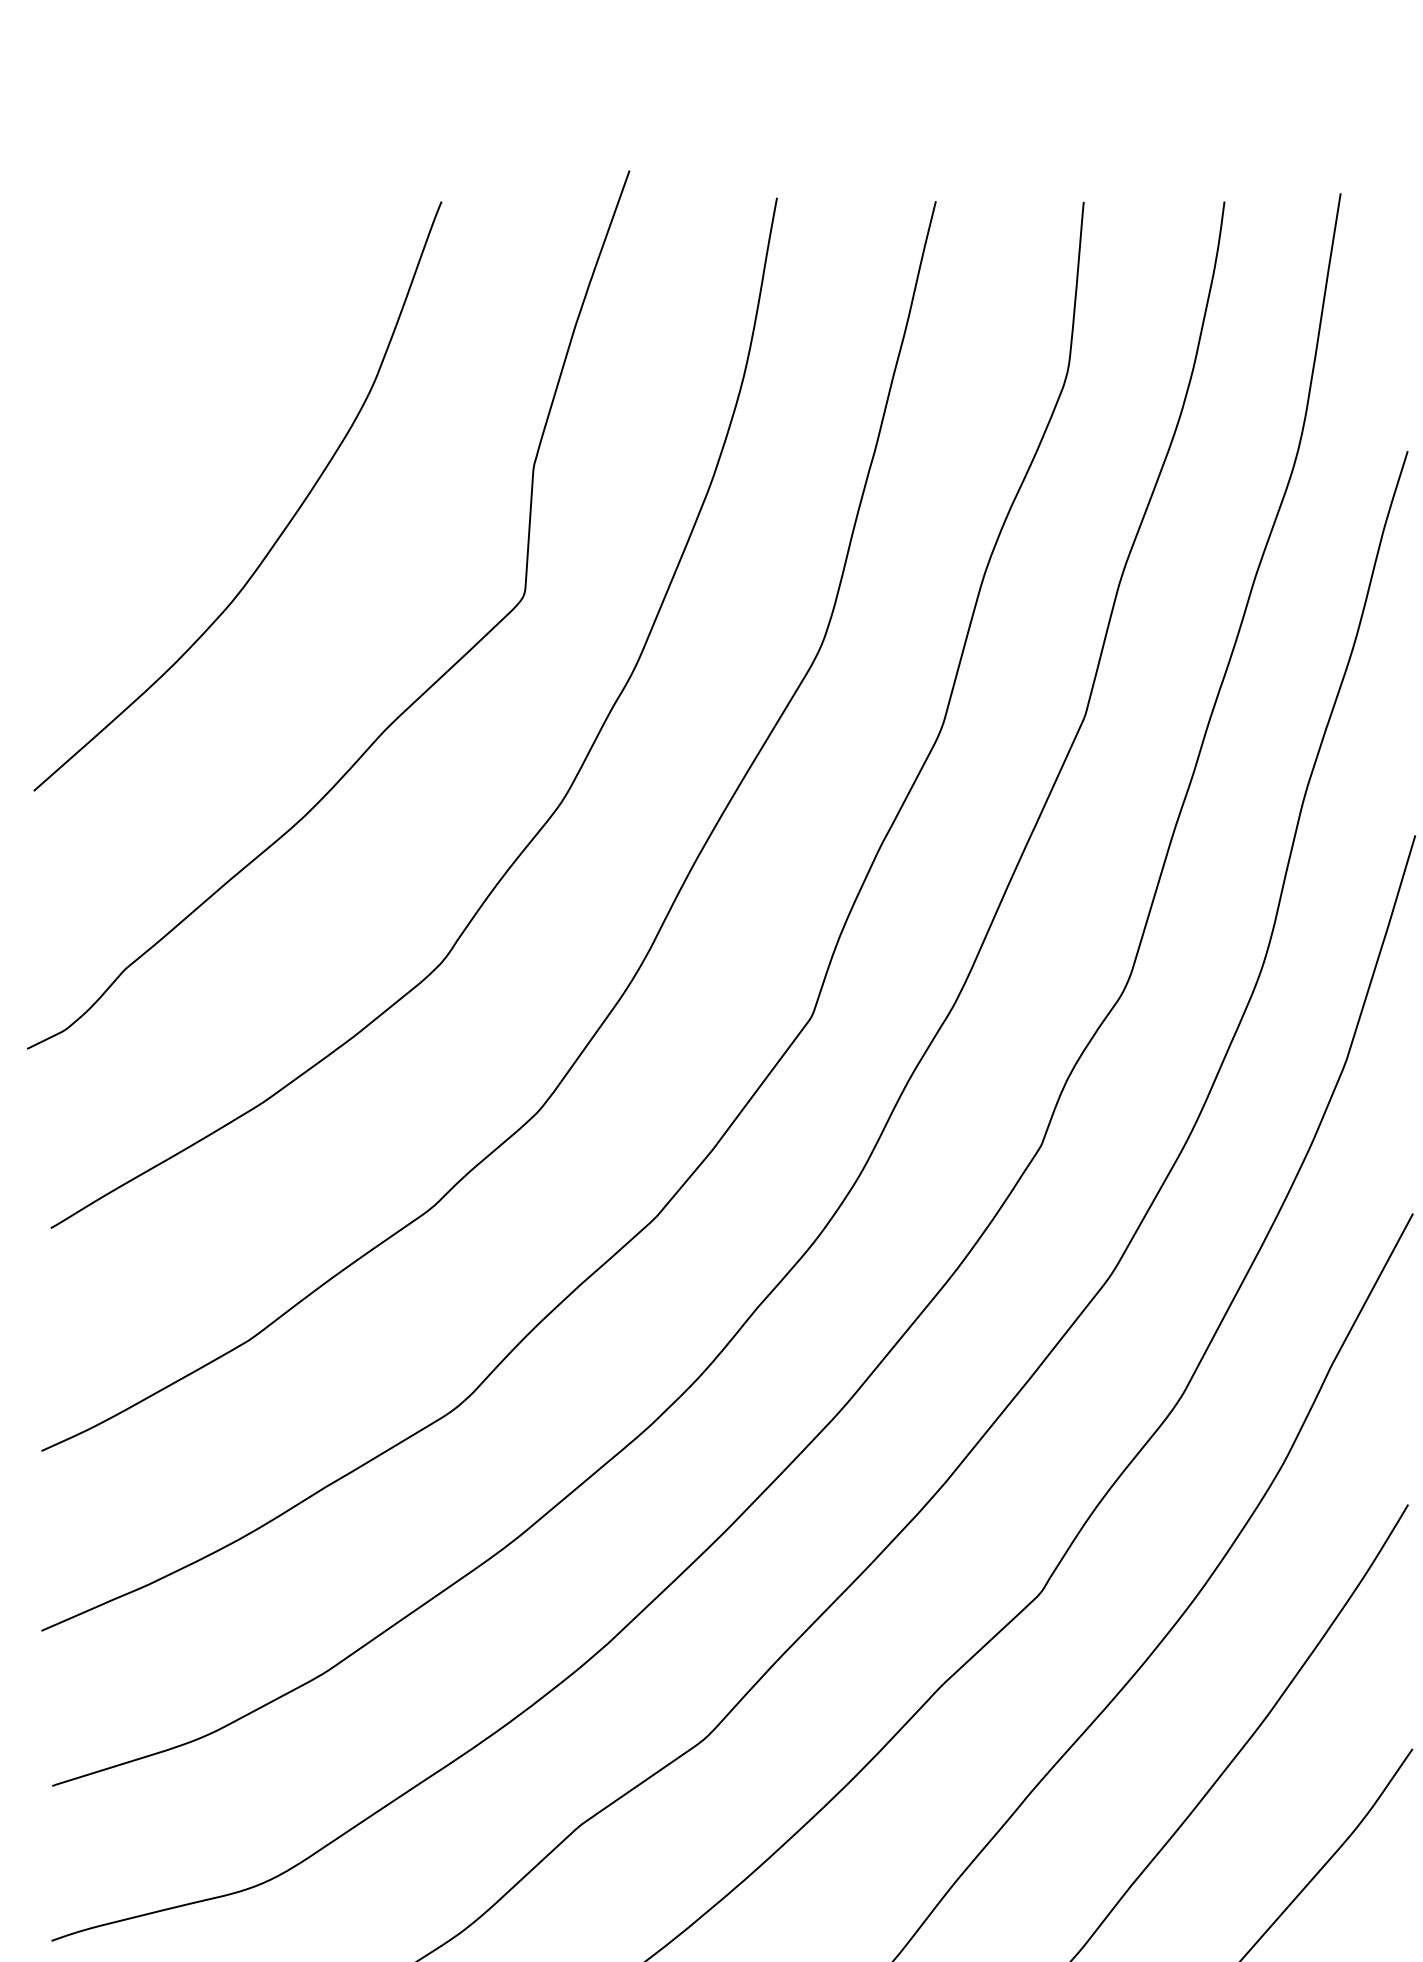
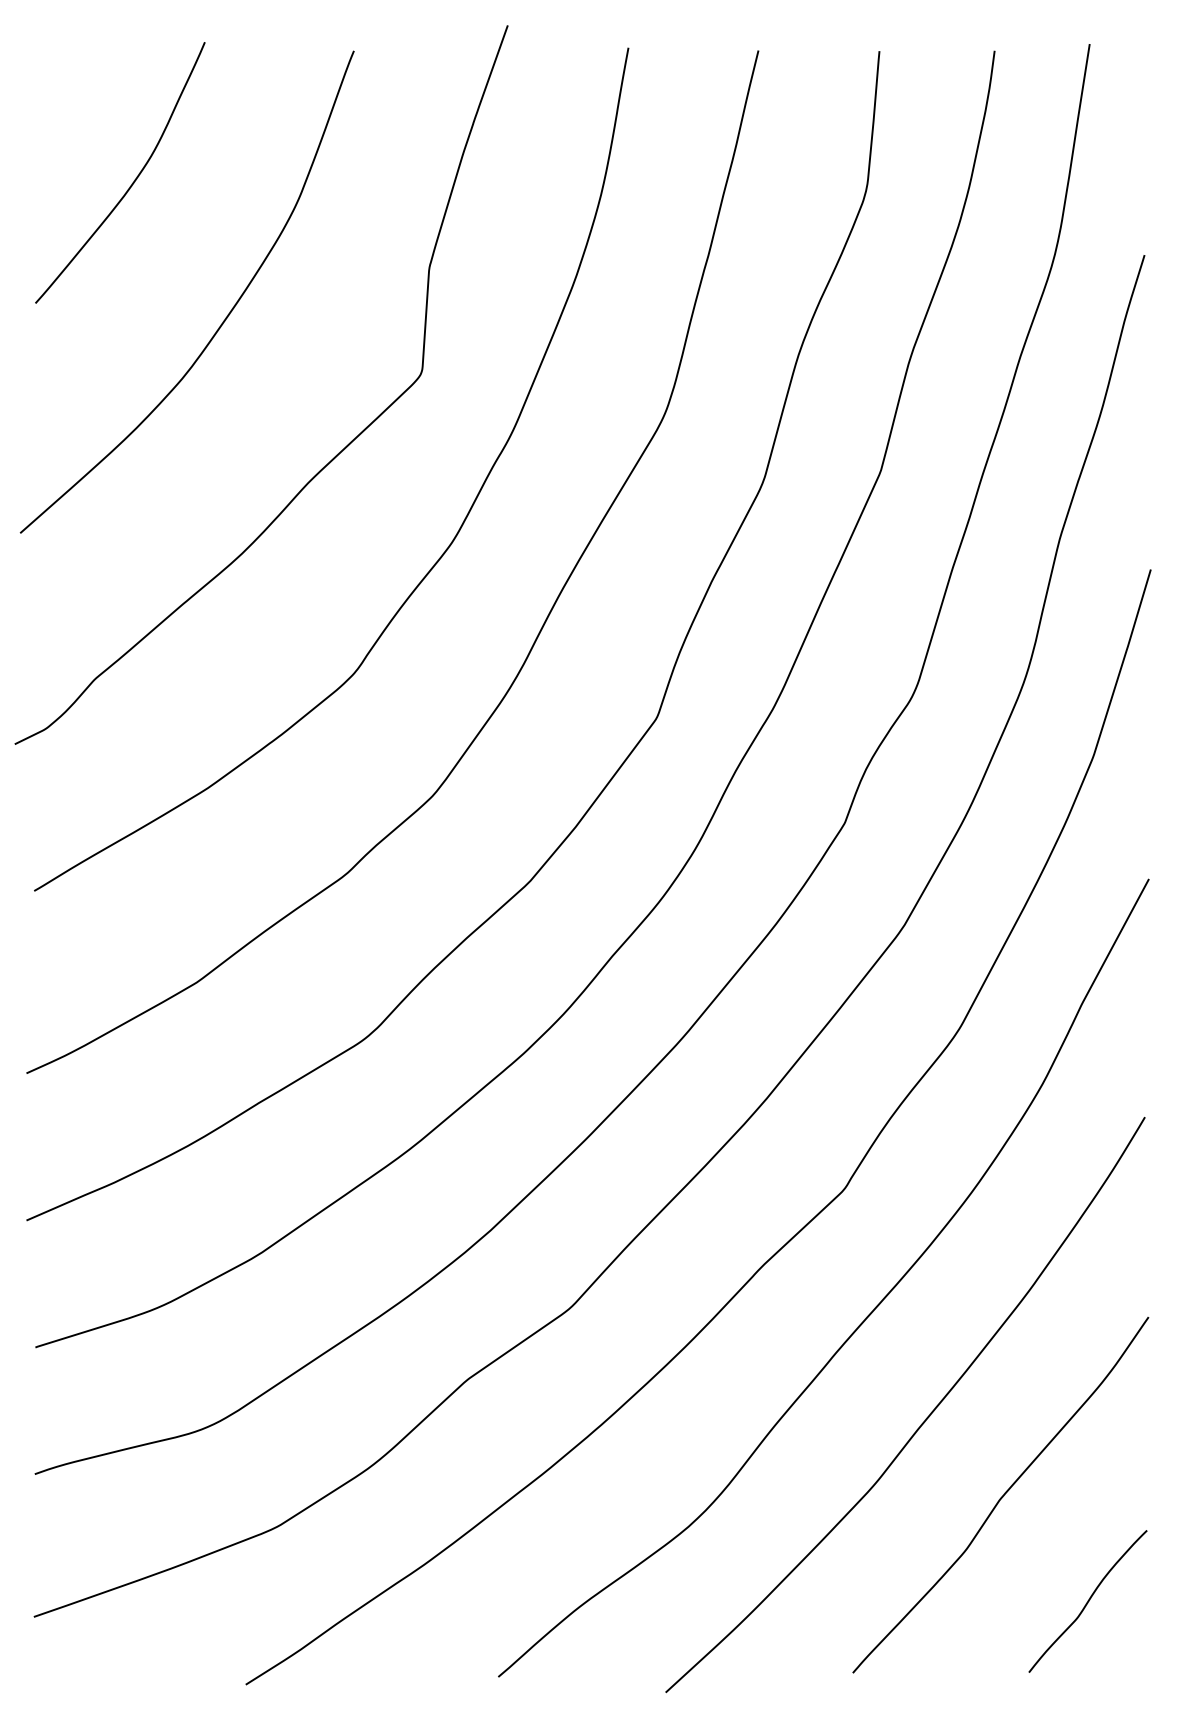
curve: (170, 362) -> (132, 182), added

